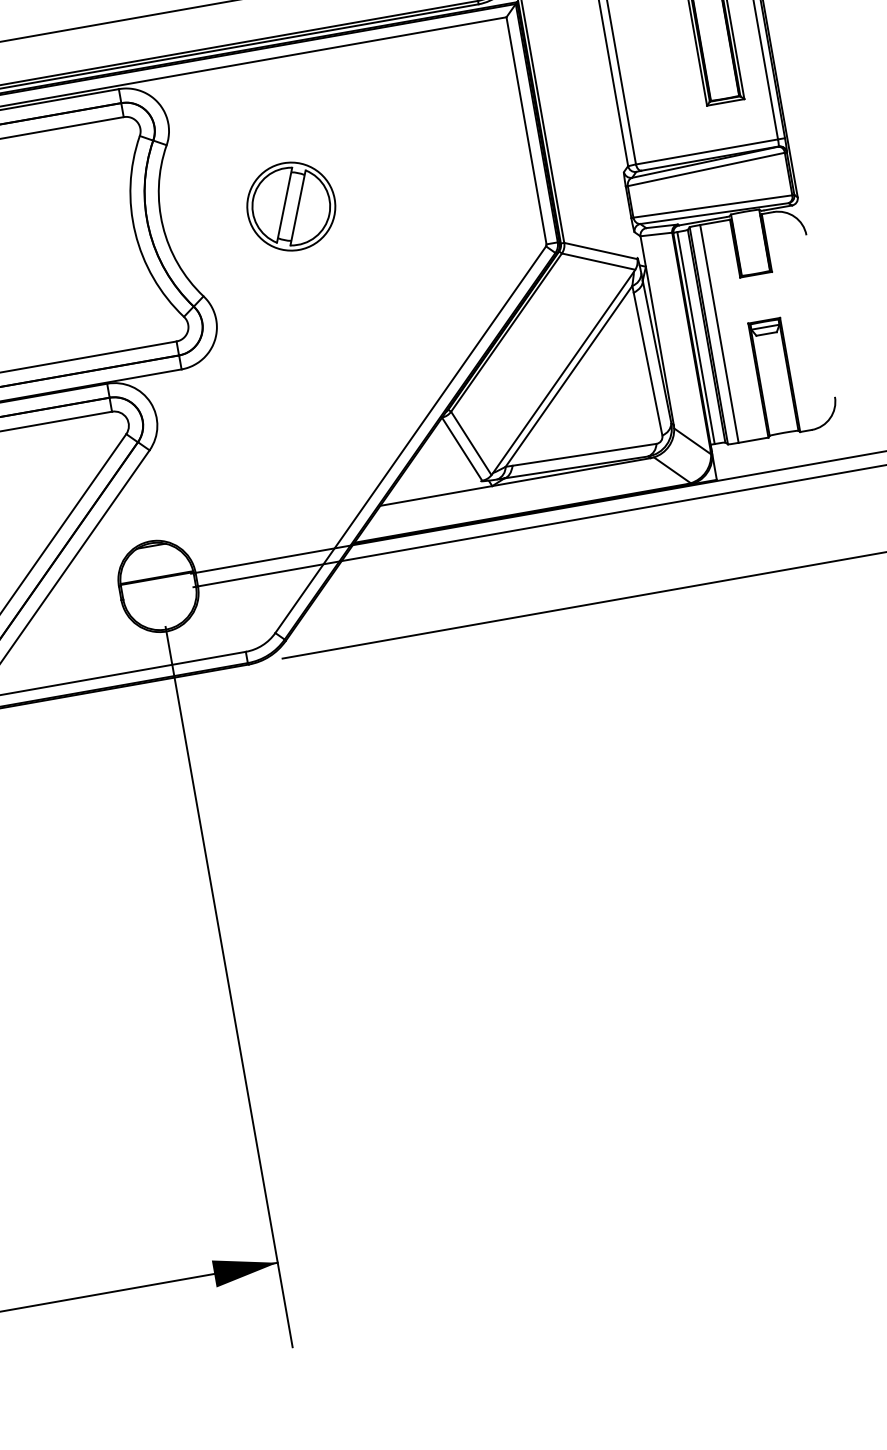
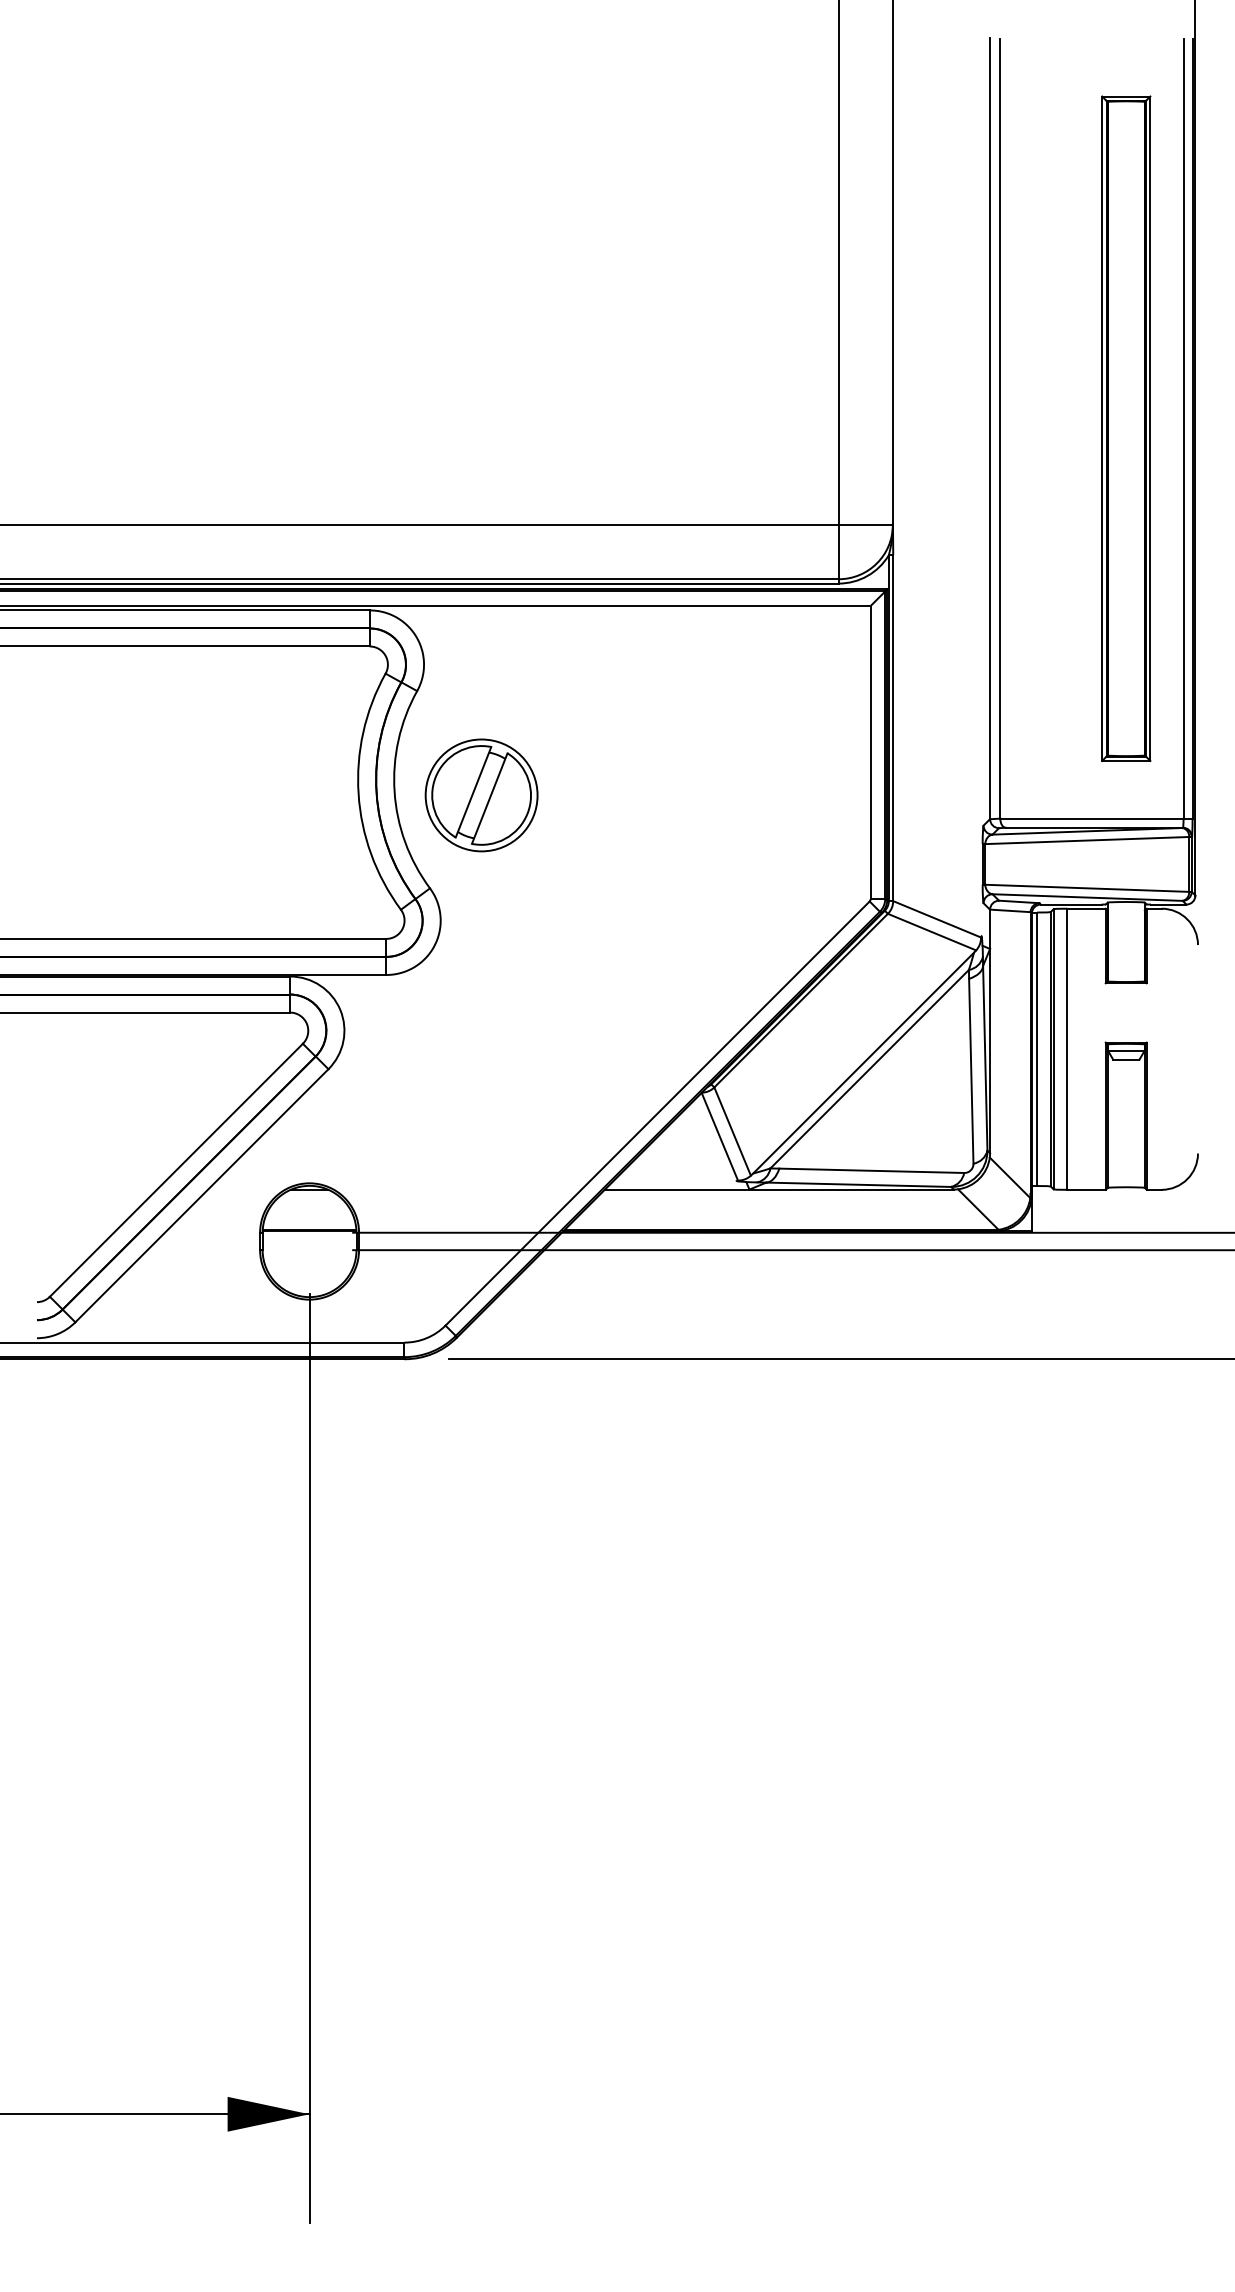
part: (291, 206) -> (481, 795), moved

